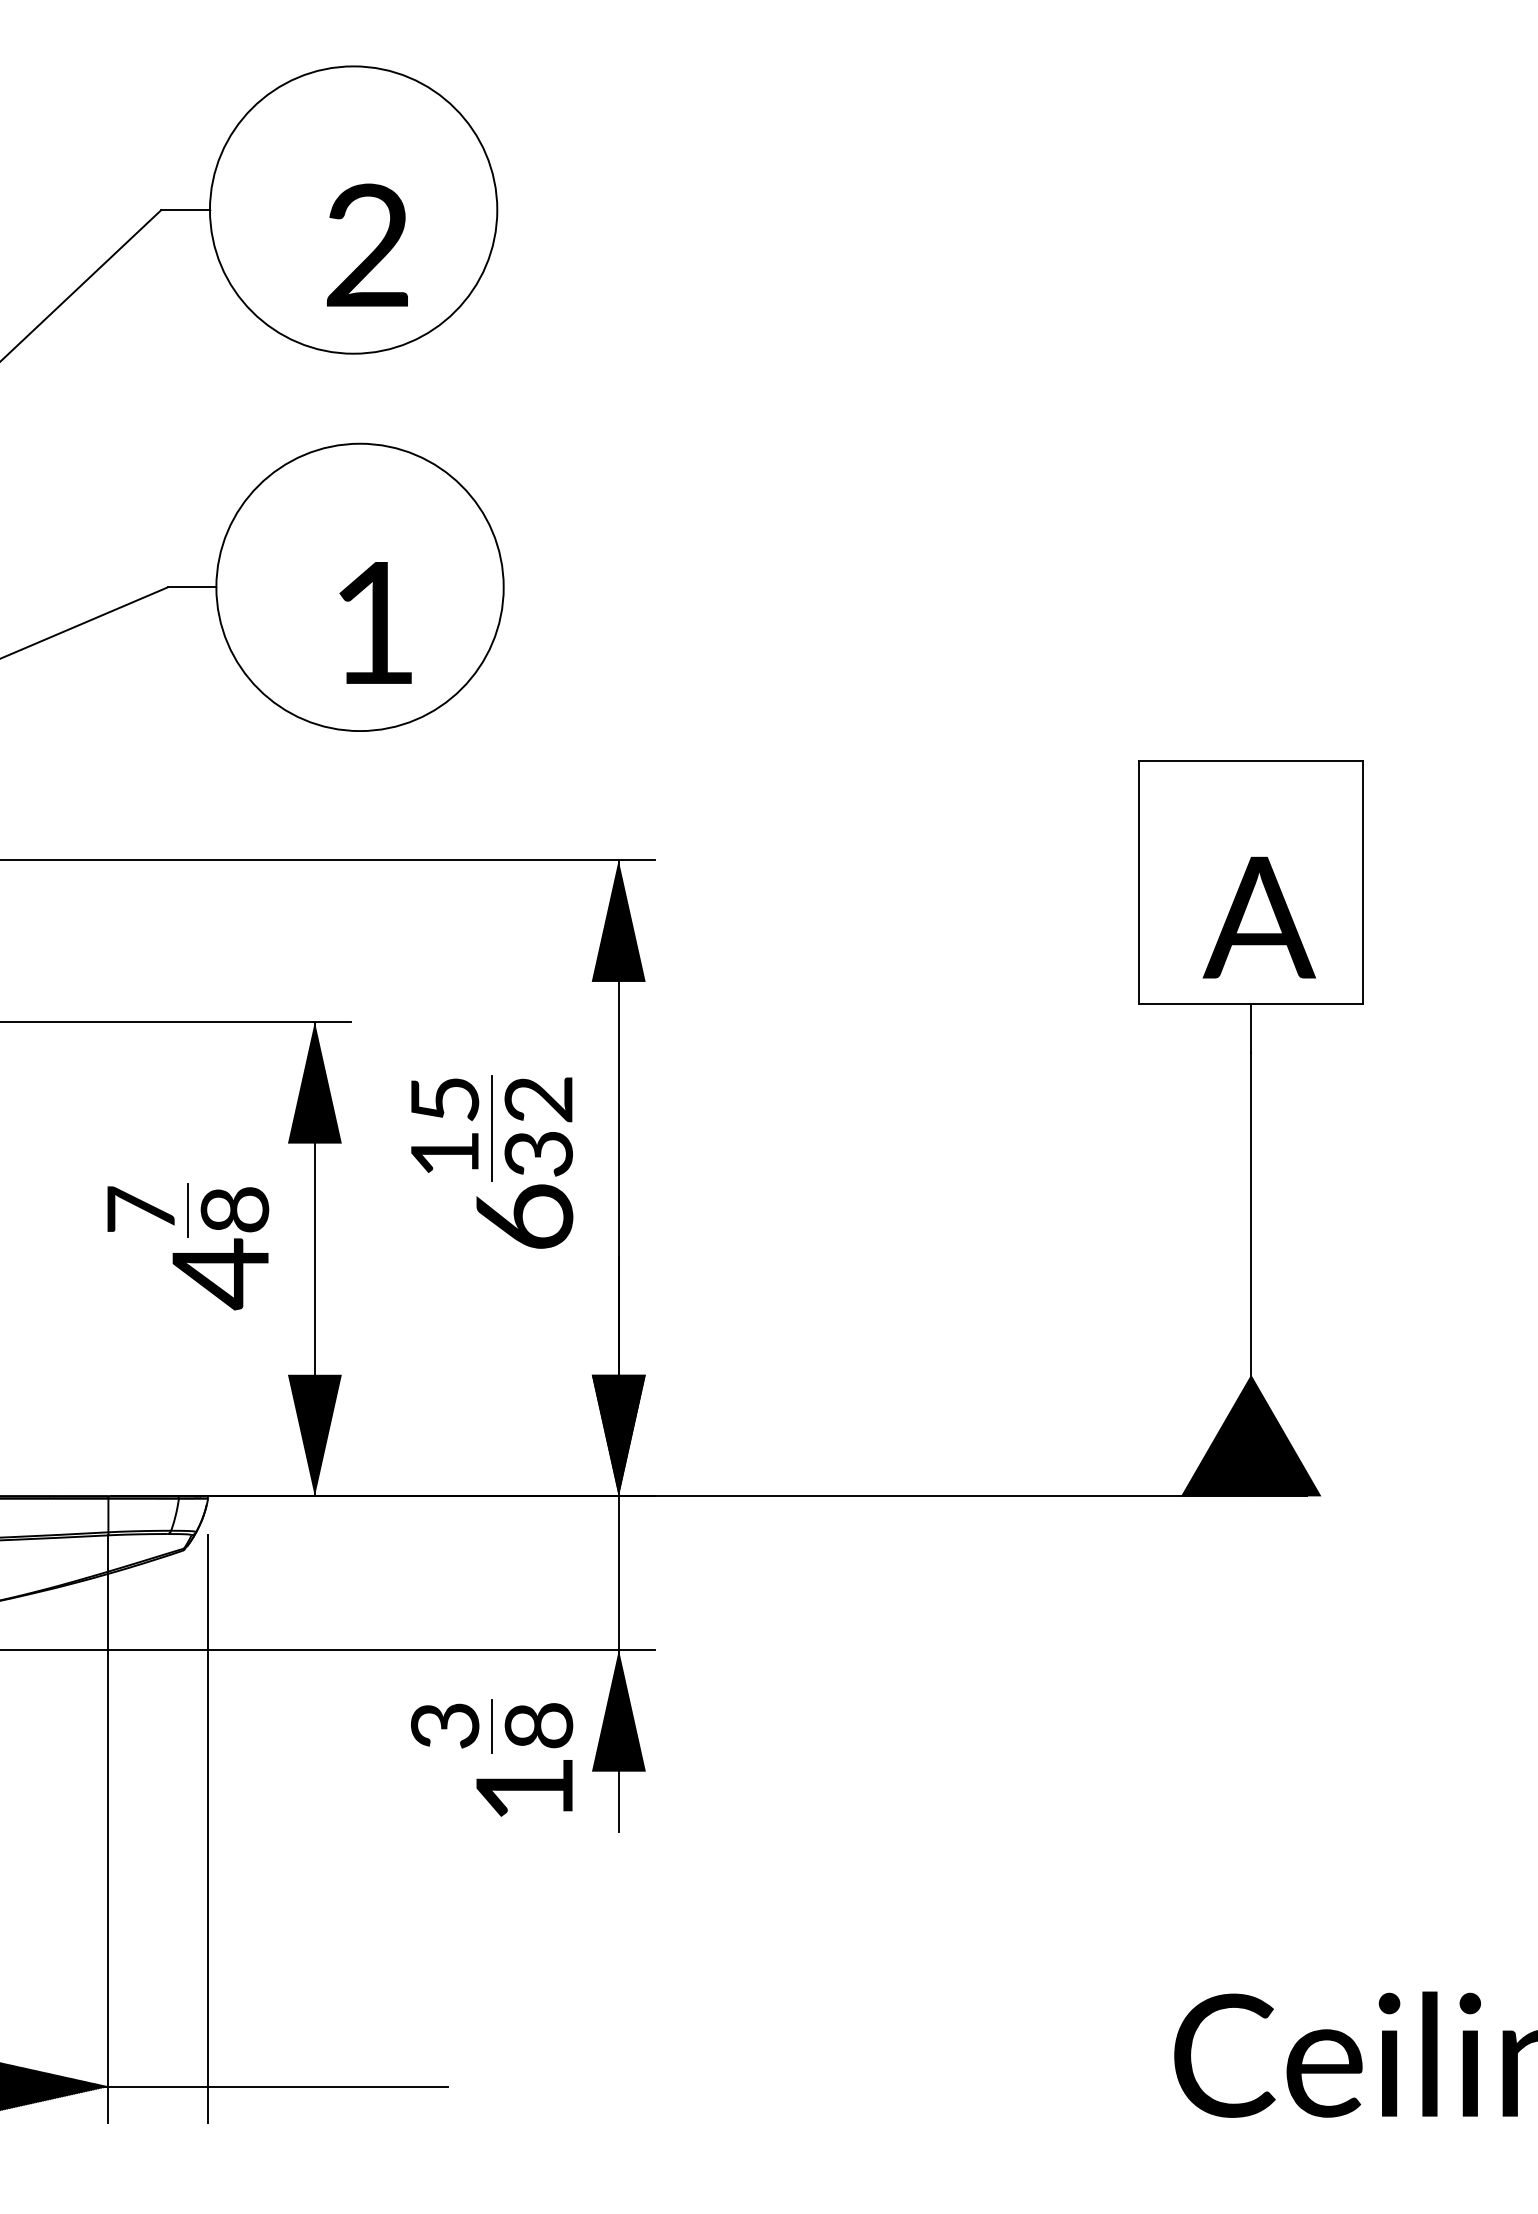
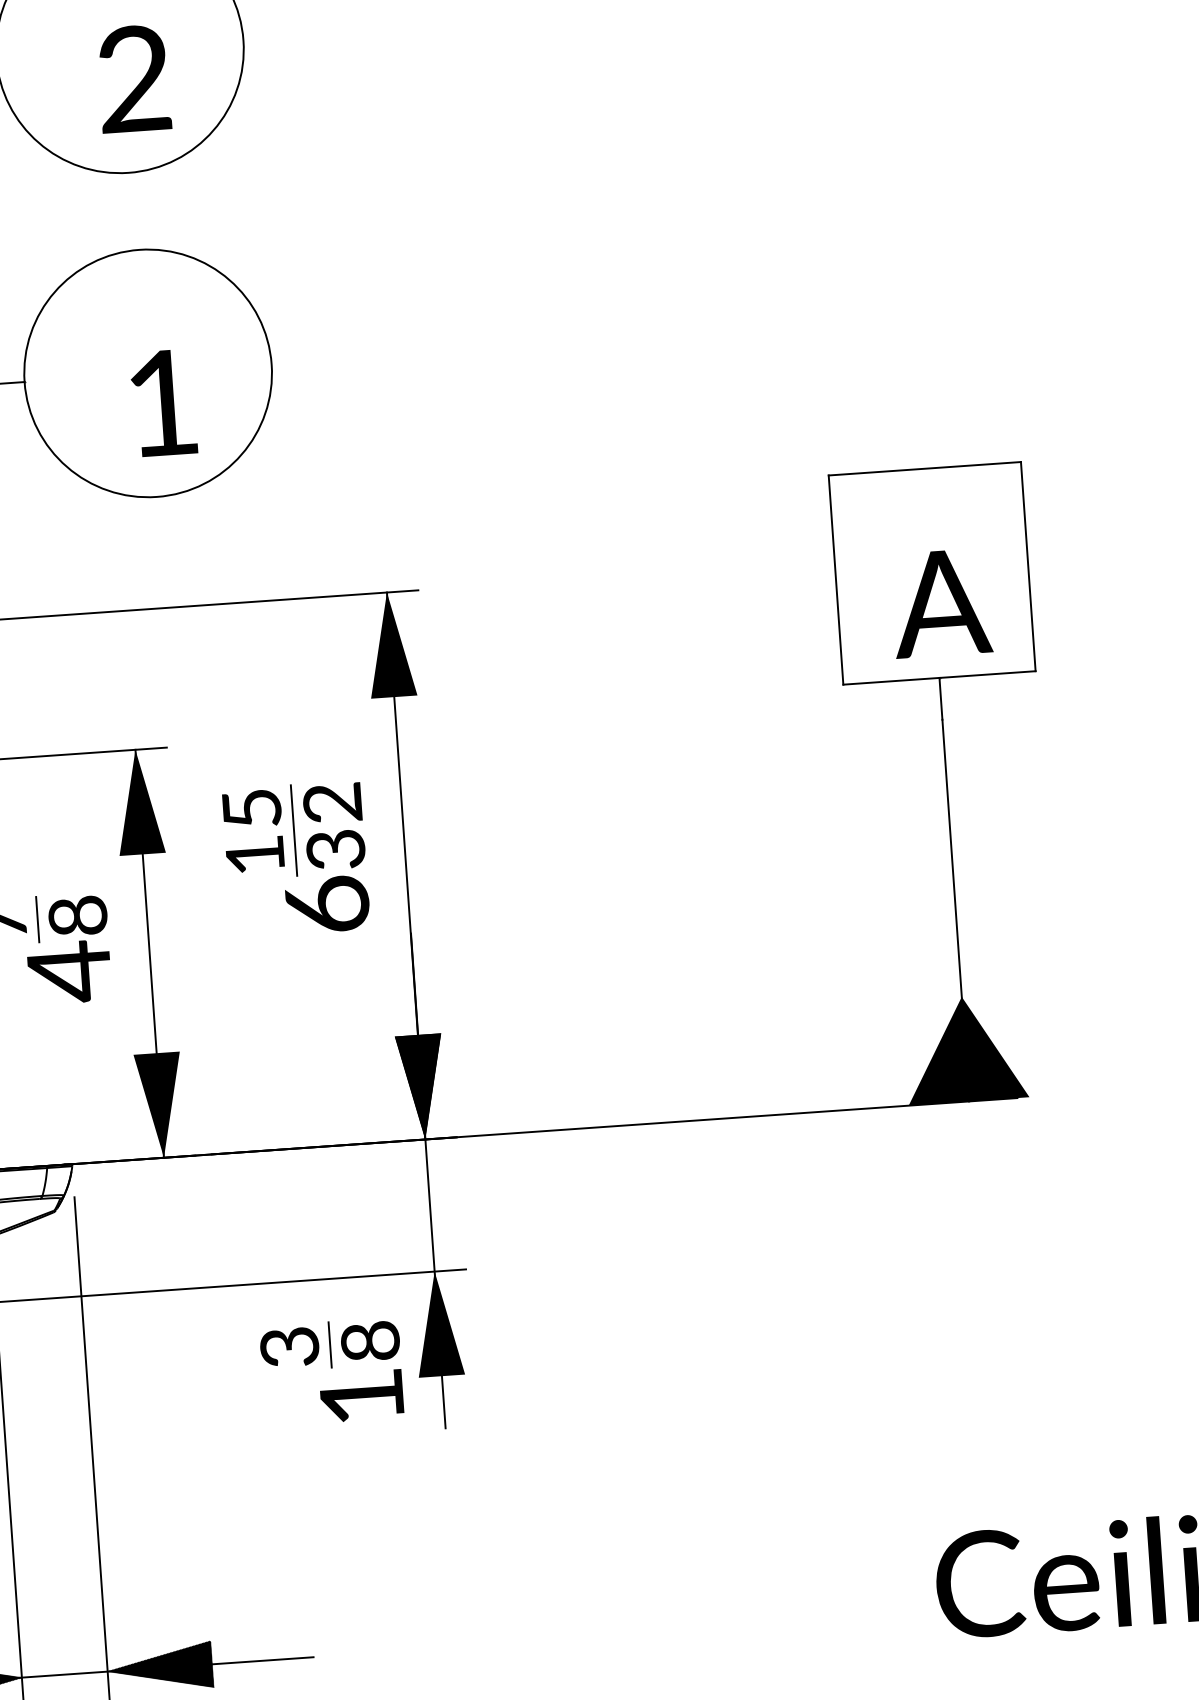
hatch: (269, 2086) -> (160, 1667), added

